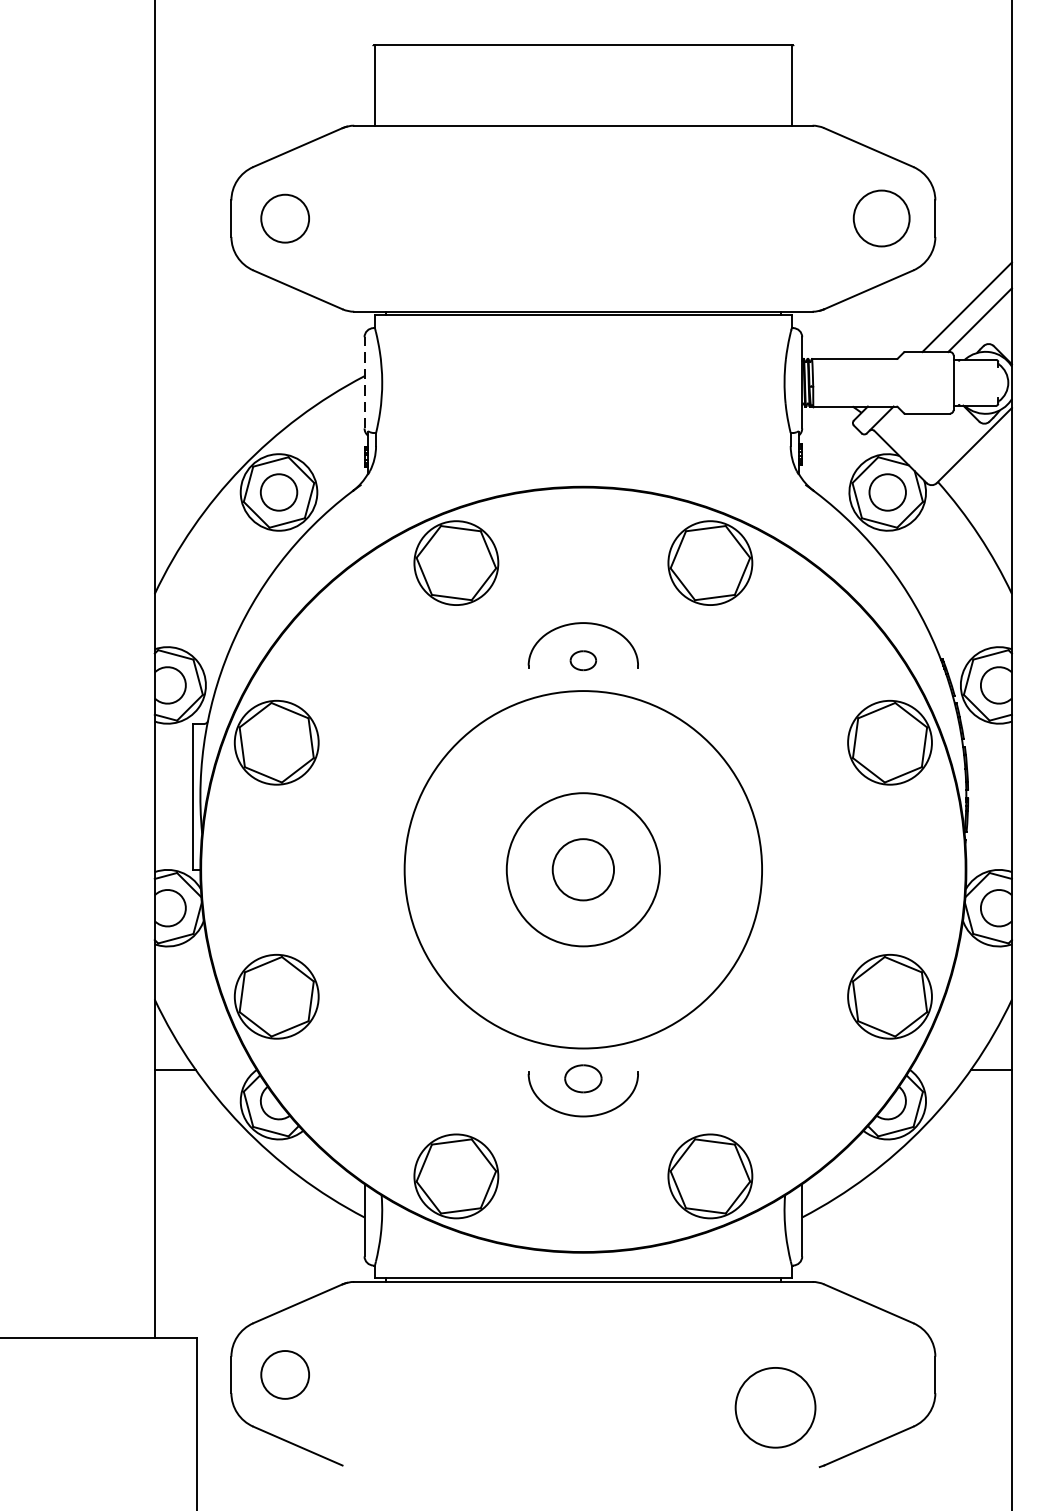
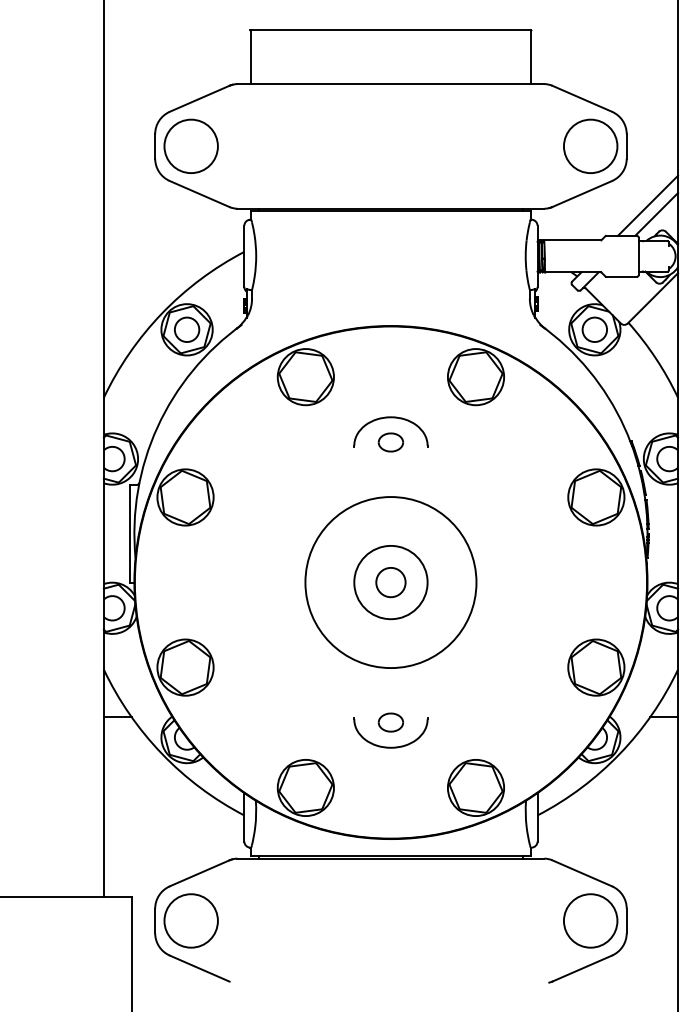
circle: (881, 217) -> (590, 145), size x1.43
circle: (284, 218) -> (190, 146), size x1.67
line: (364, 383) -> (244, 256), dashed -> solid
part: (582, 660) -> (390, 442), size x1.43
circle: (582, 869) -> (390, 582), size x0.71
circle: (582, 869) -> (390, 582), size x0.71
circle: (582, 869) -> (390, 582), size x0.71
circle: (284, 1374) -> (190, 920), size x1.67
circle: (775, 1407) -> (590, 920), moved

